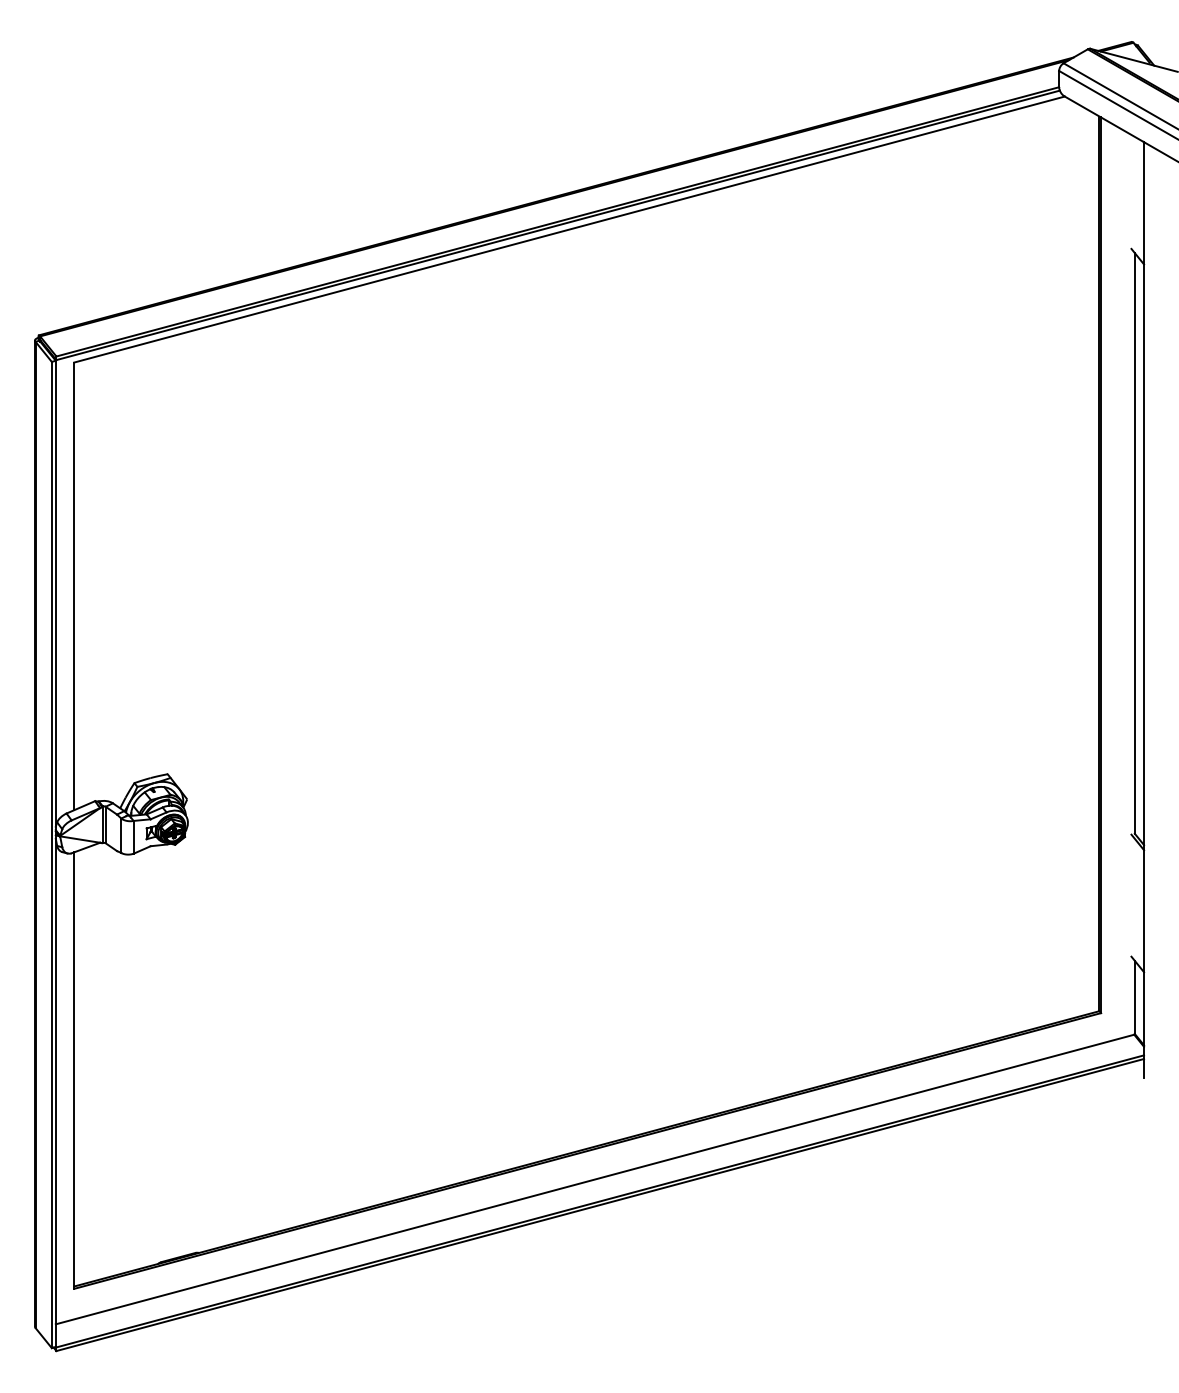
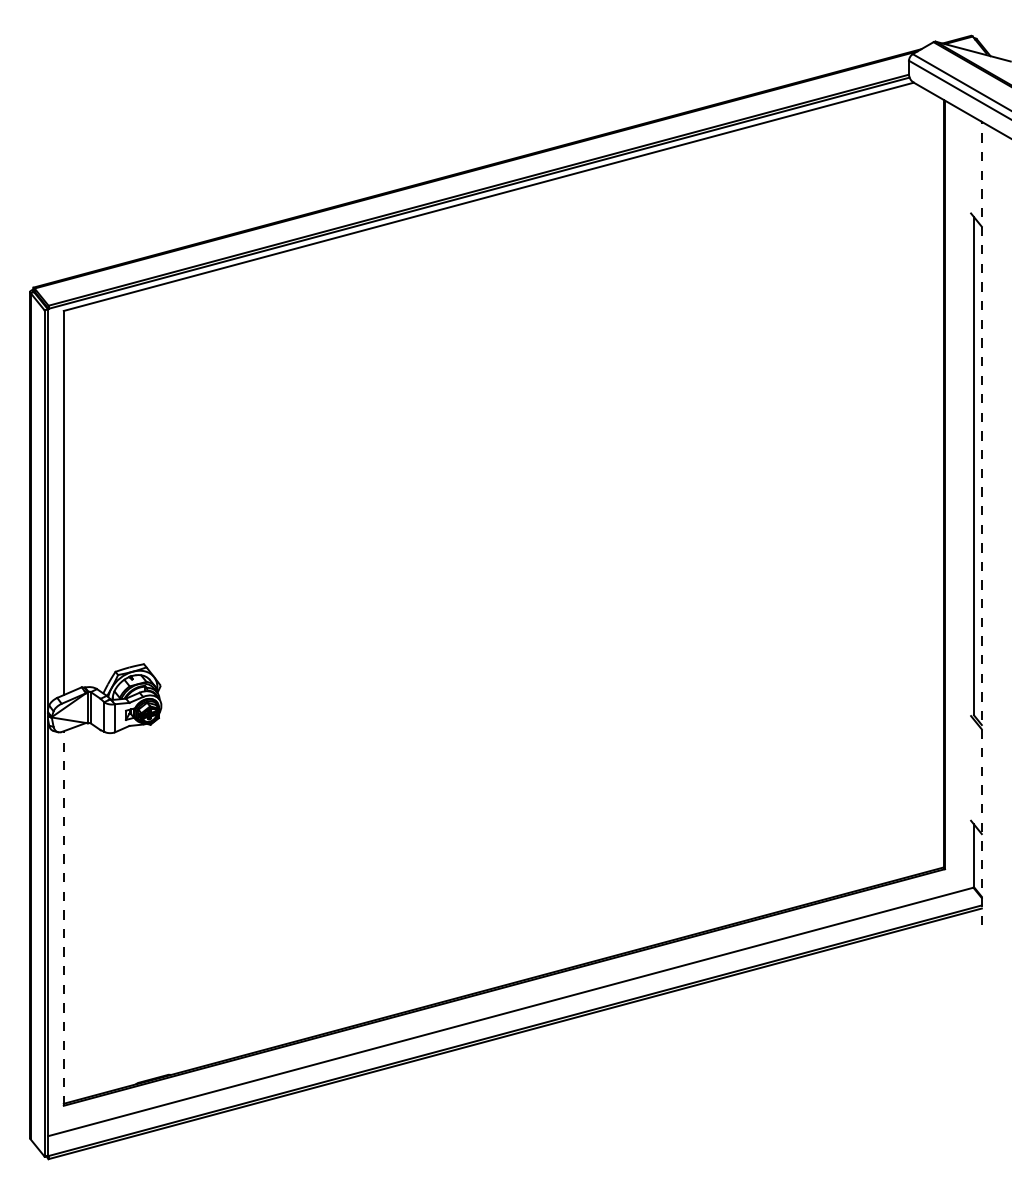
line: (1143, 610) -> (981, 523), solid -> dashed
line: (73, 1070) -> (63, 918), solid -> dashed

